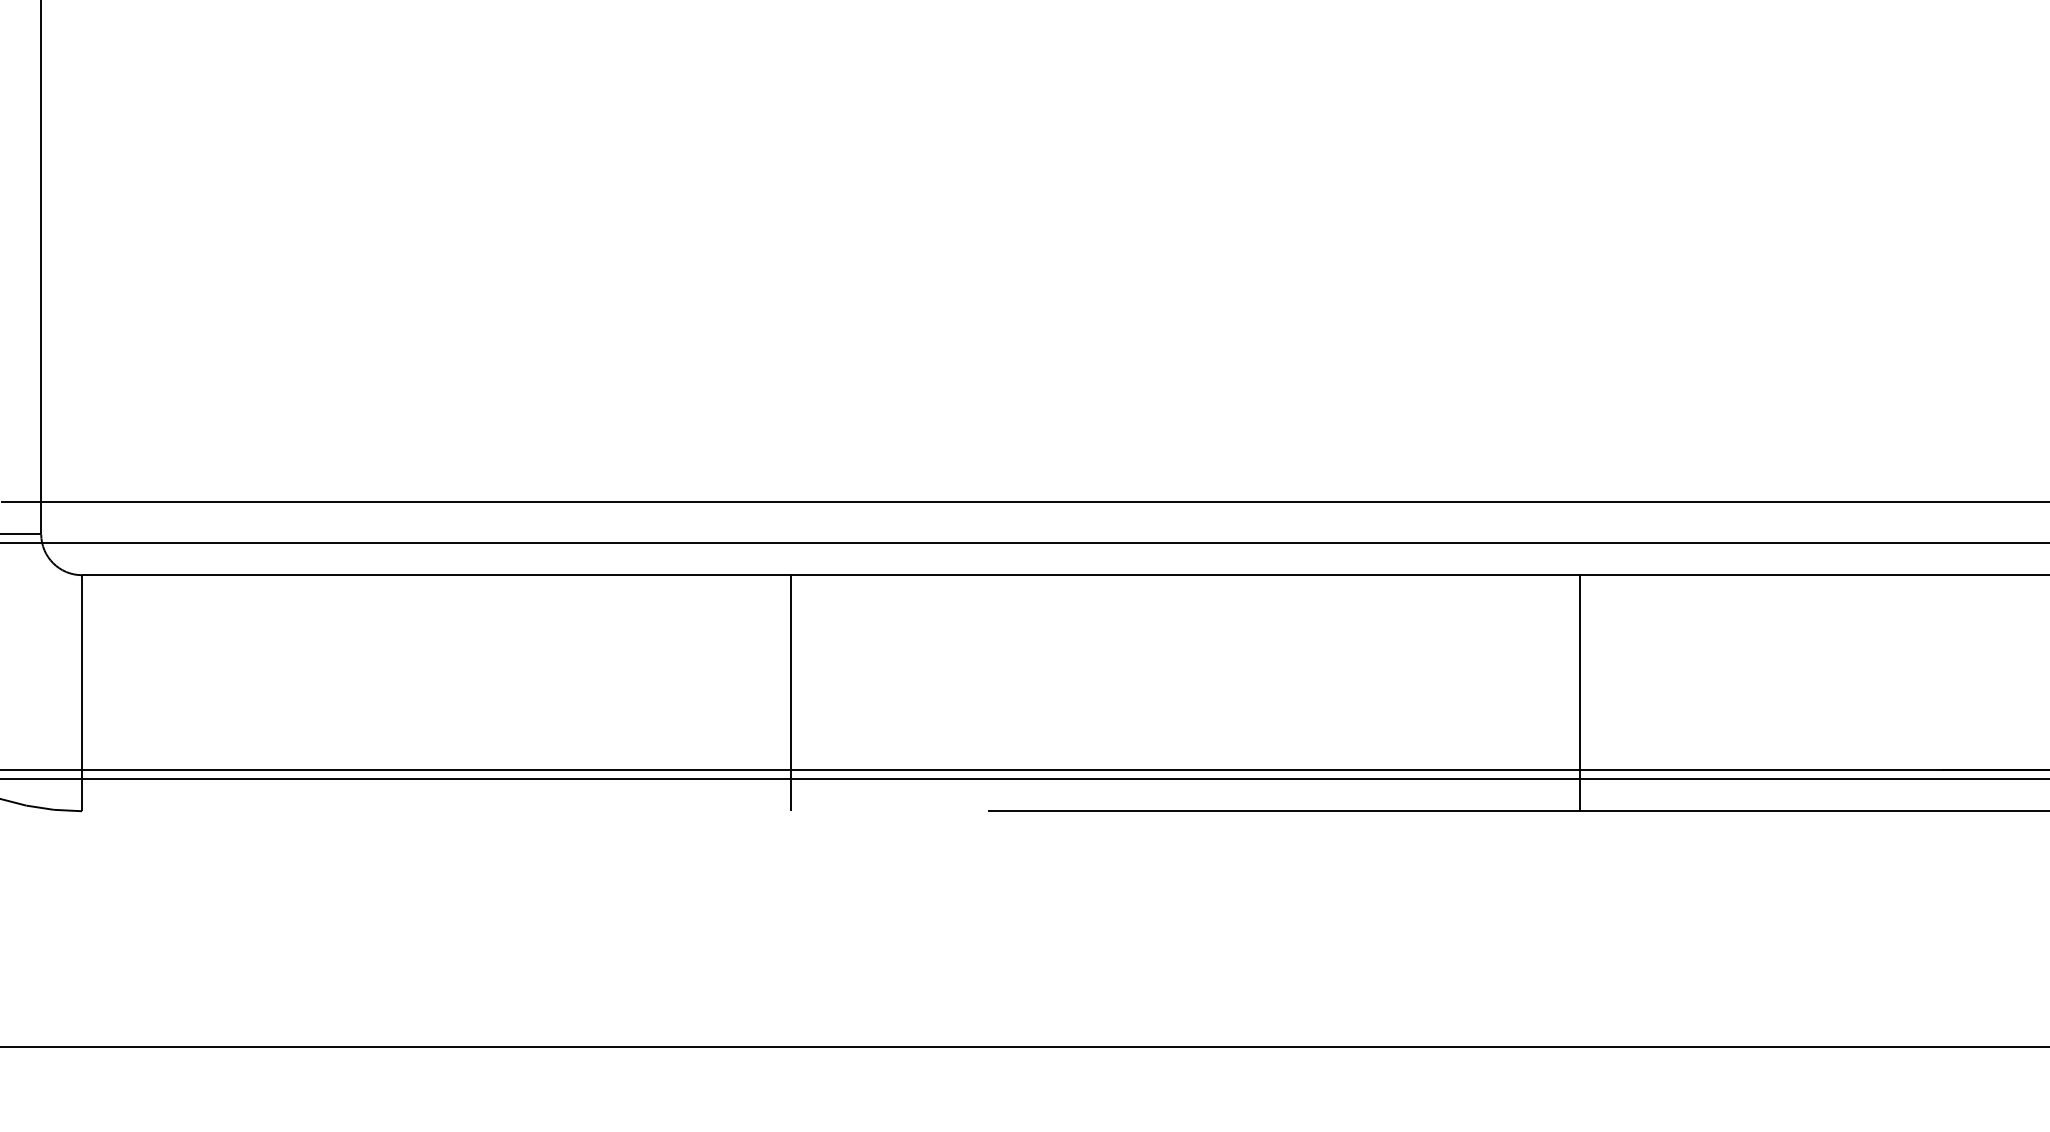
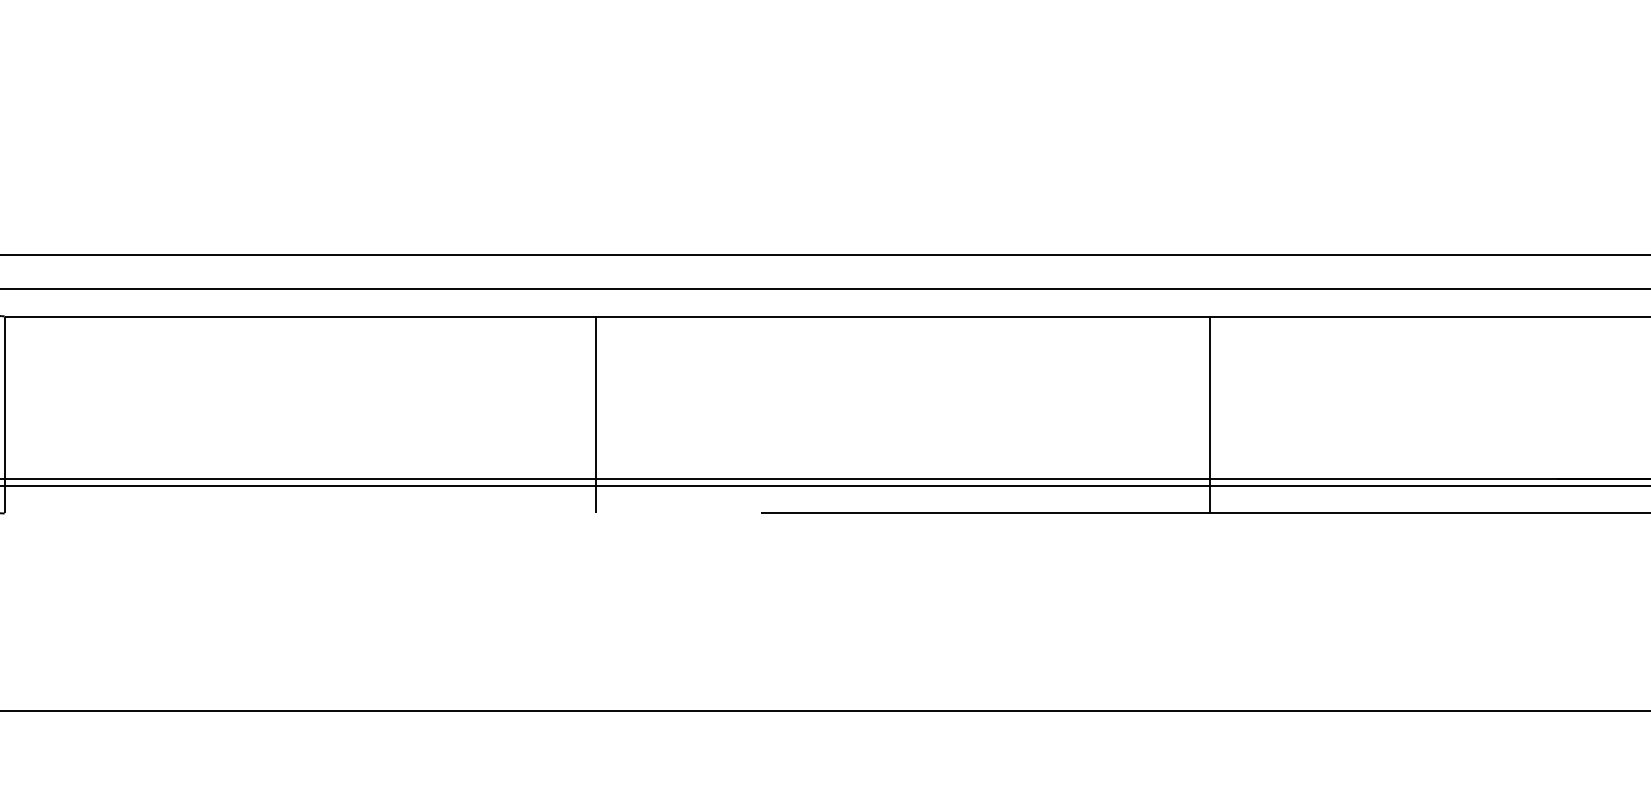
line: (1580, 693) -> (1210, 415), moved

